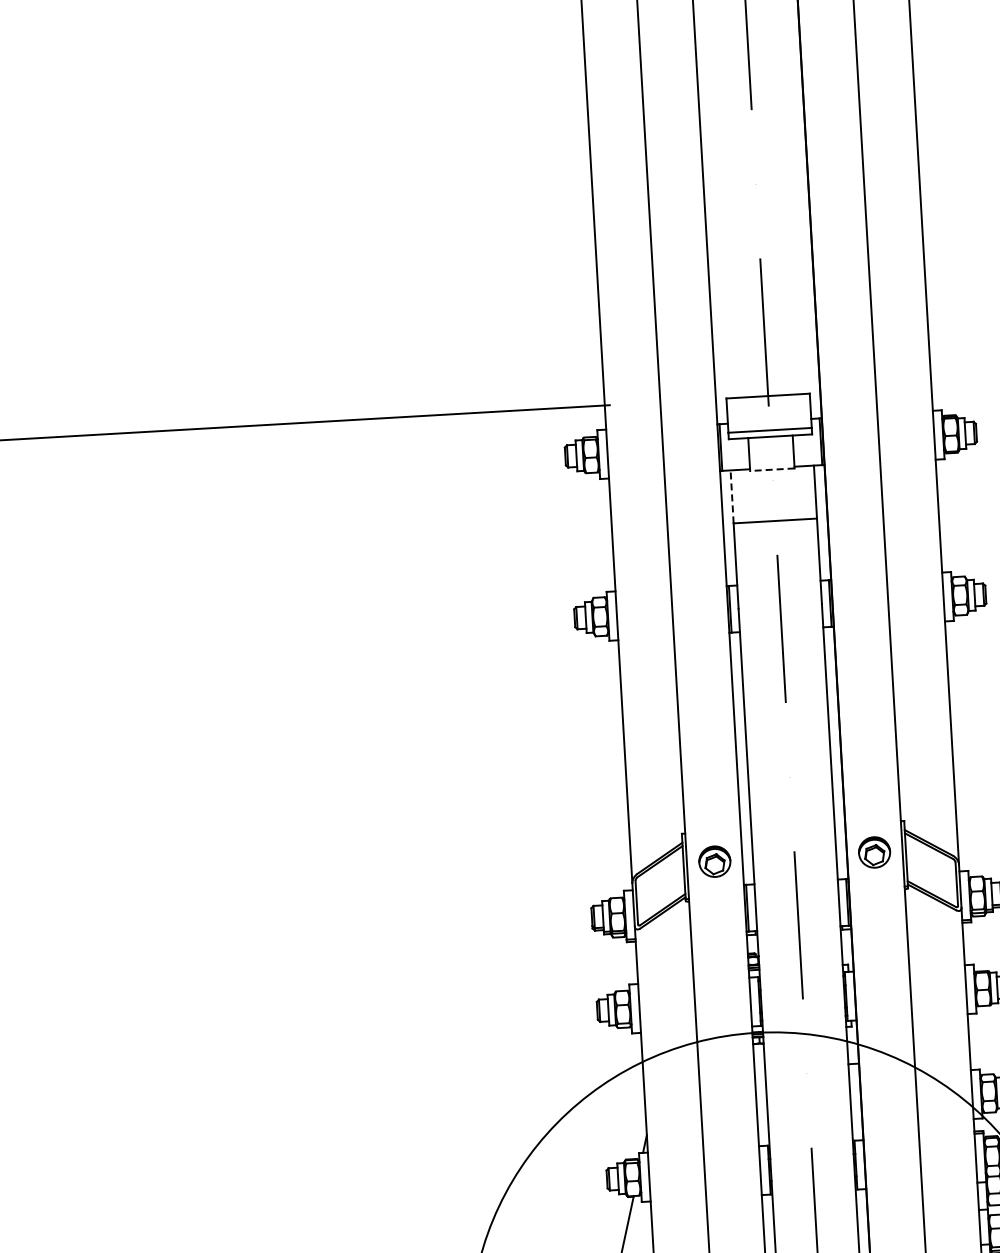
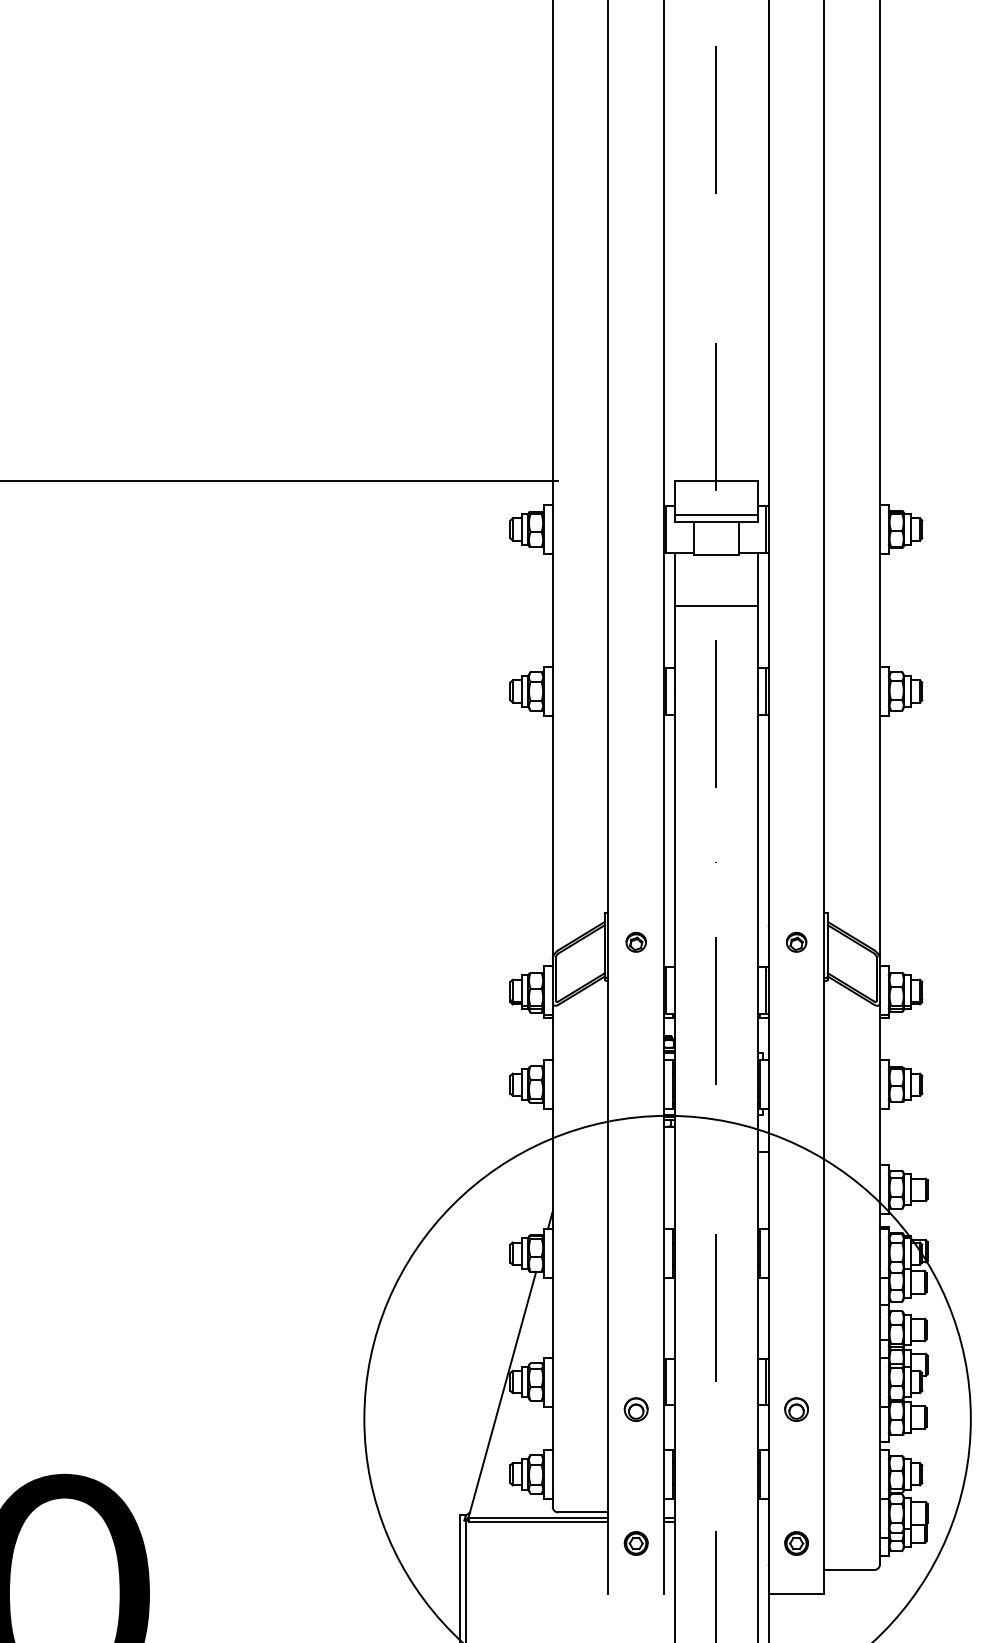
line: (771, 469) -> (715, 554), dashed -> solid
line: (732, 497) -> (674, 579), dashed -> solid
part: (874, 851) -> (796, 941), size x0.62
part: (713, 860) -> (635, 941), size x0.62

